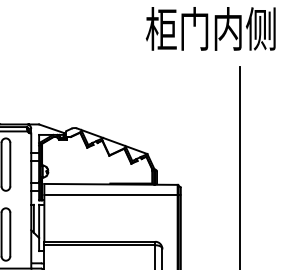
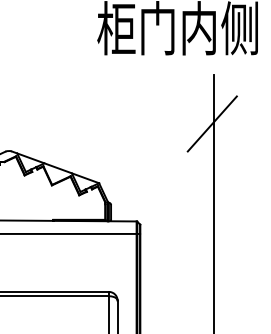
line: (238, 105) -> (211, 123), added

